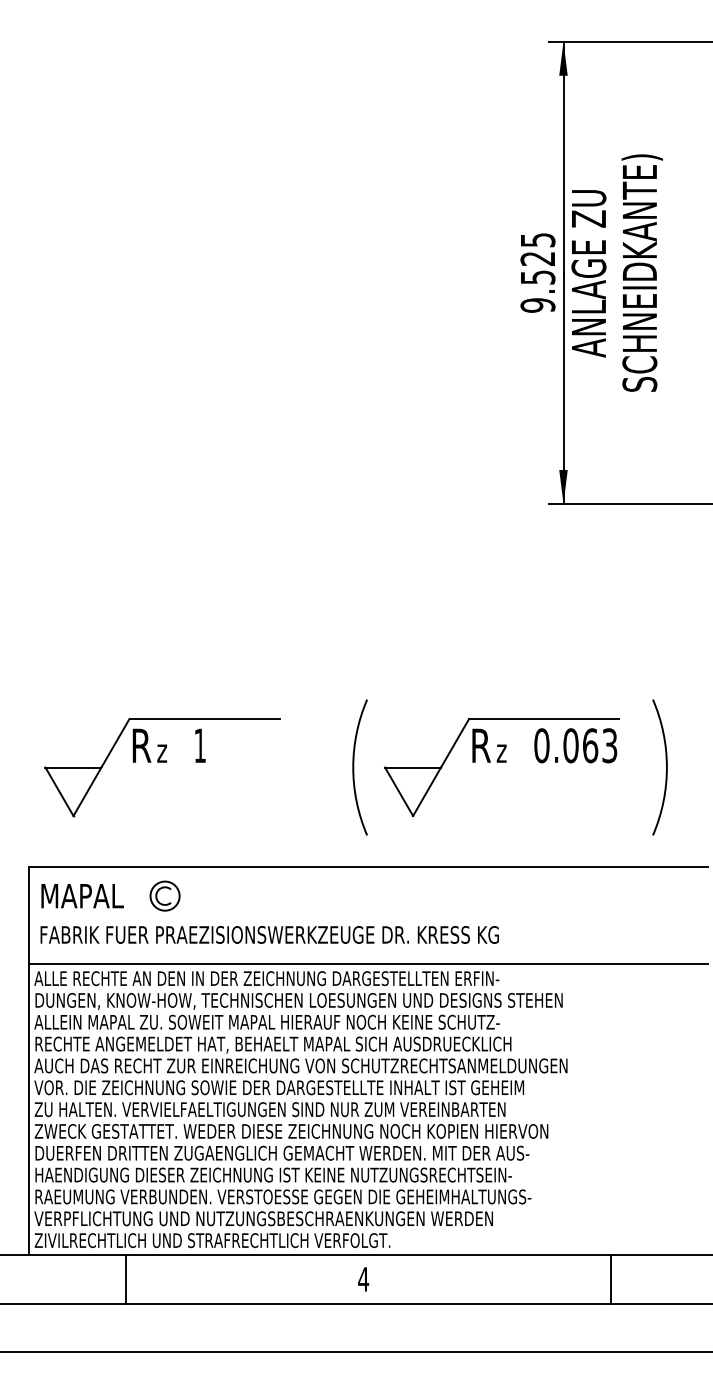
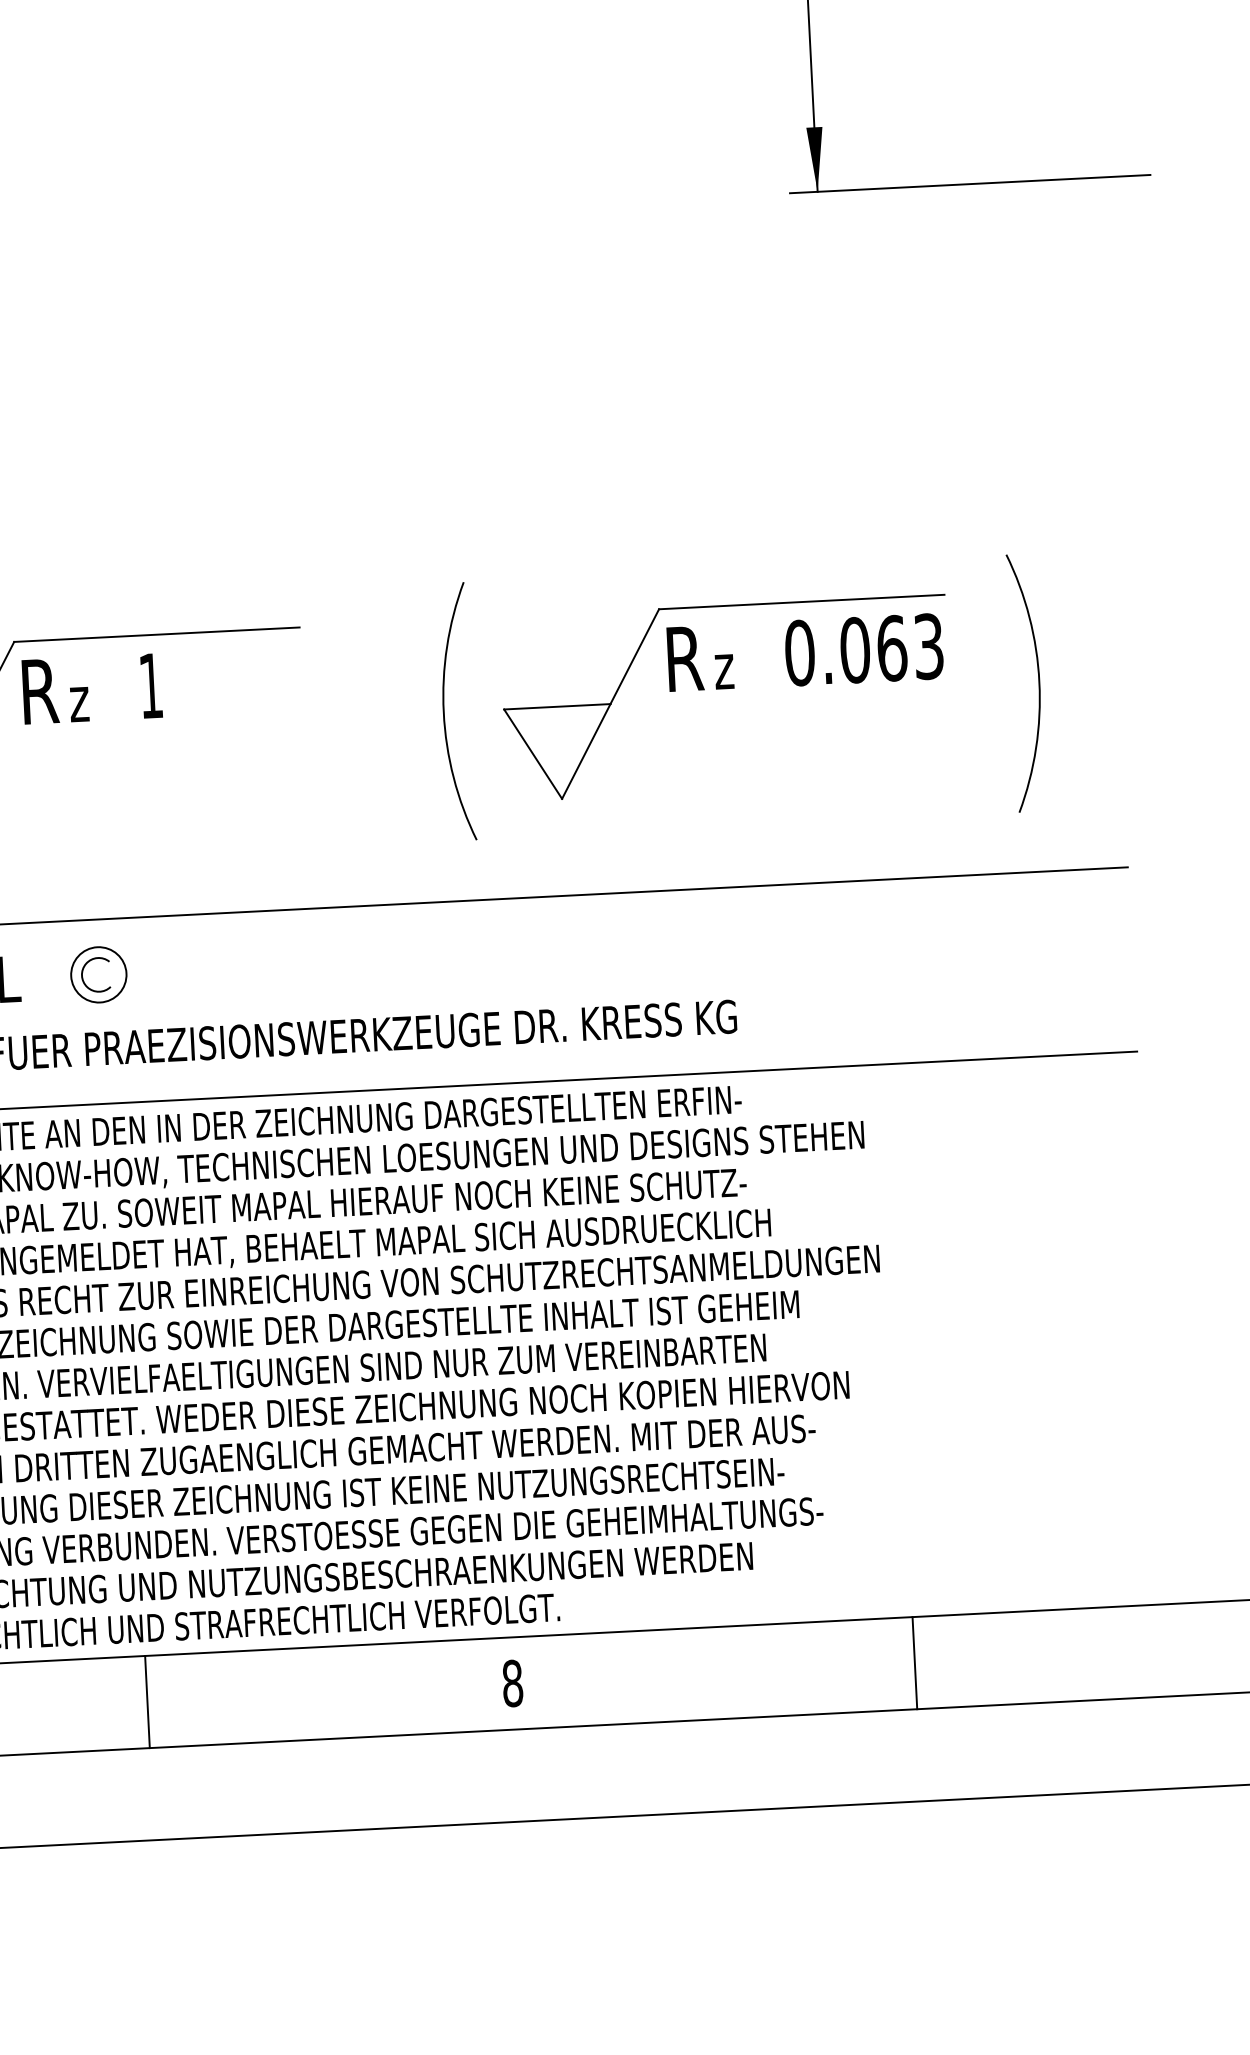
text: (363, 1278) -> (512, 1681), 4 -> 8
line: (126, 1279) -> (147, 1702), moved
line: (611, 1279) -> (915, 1663), moved

